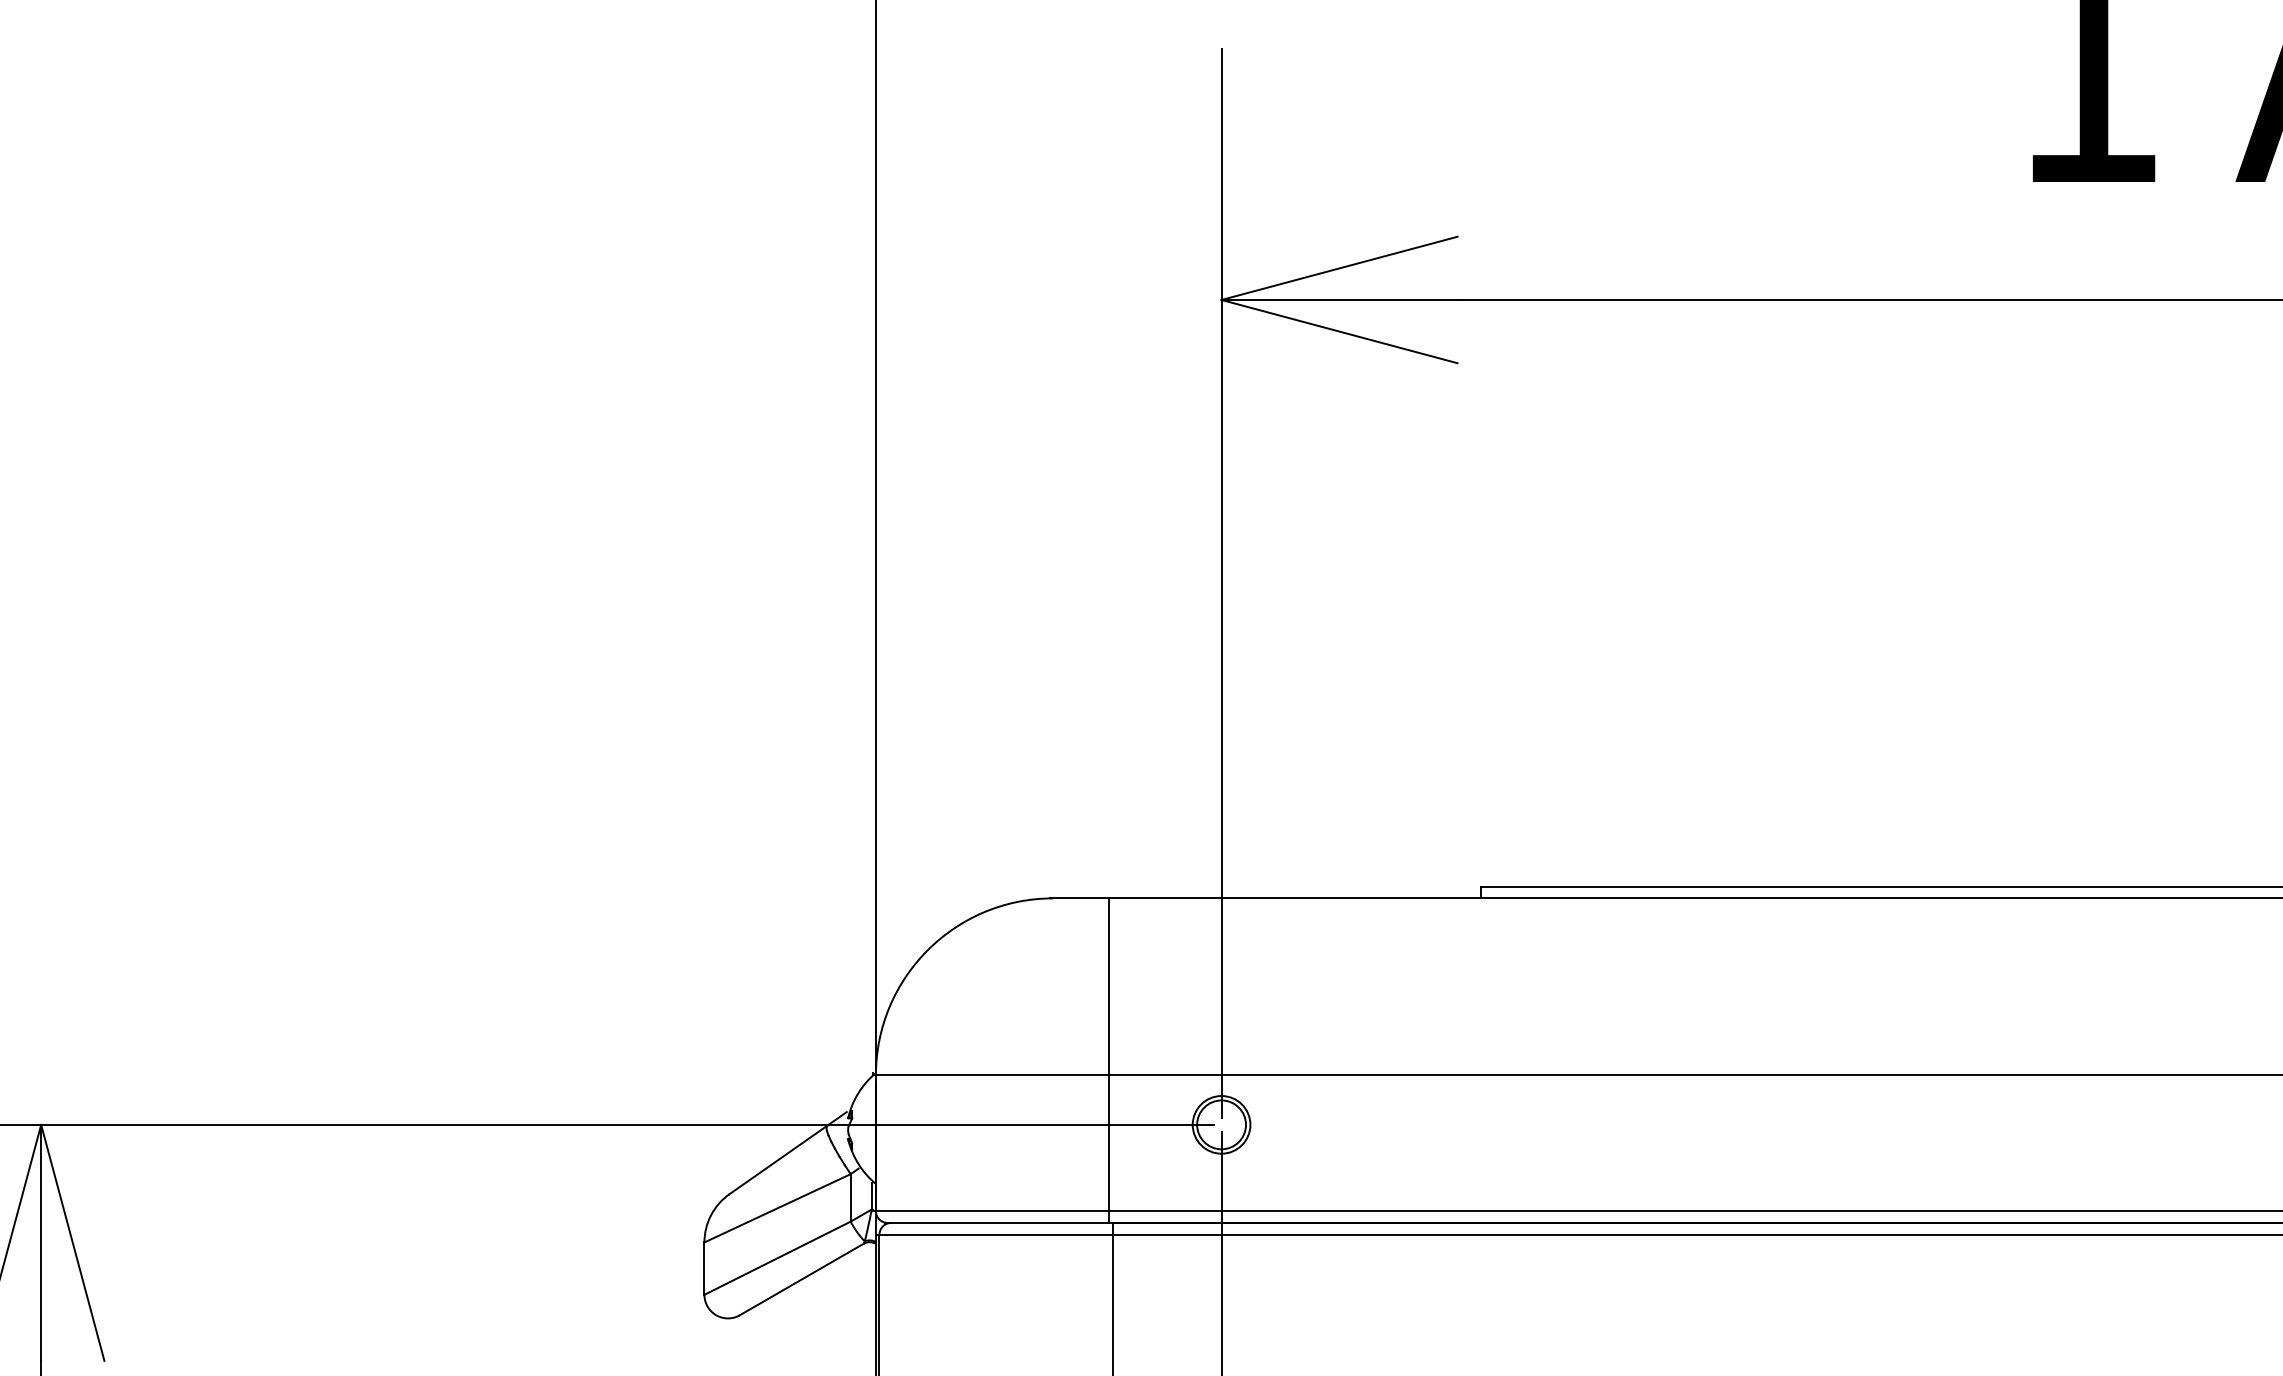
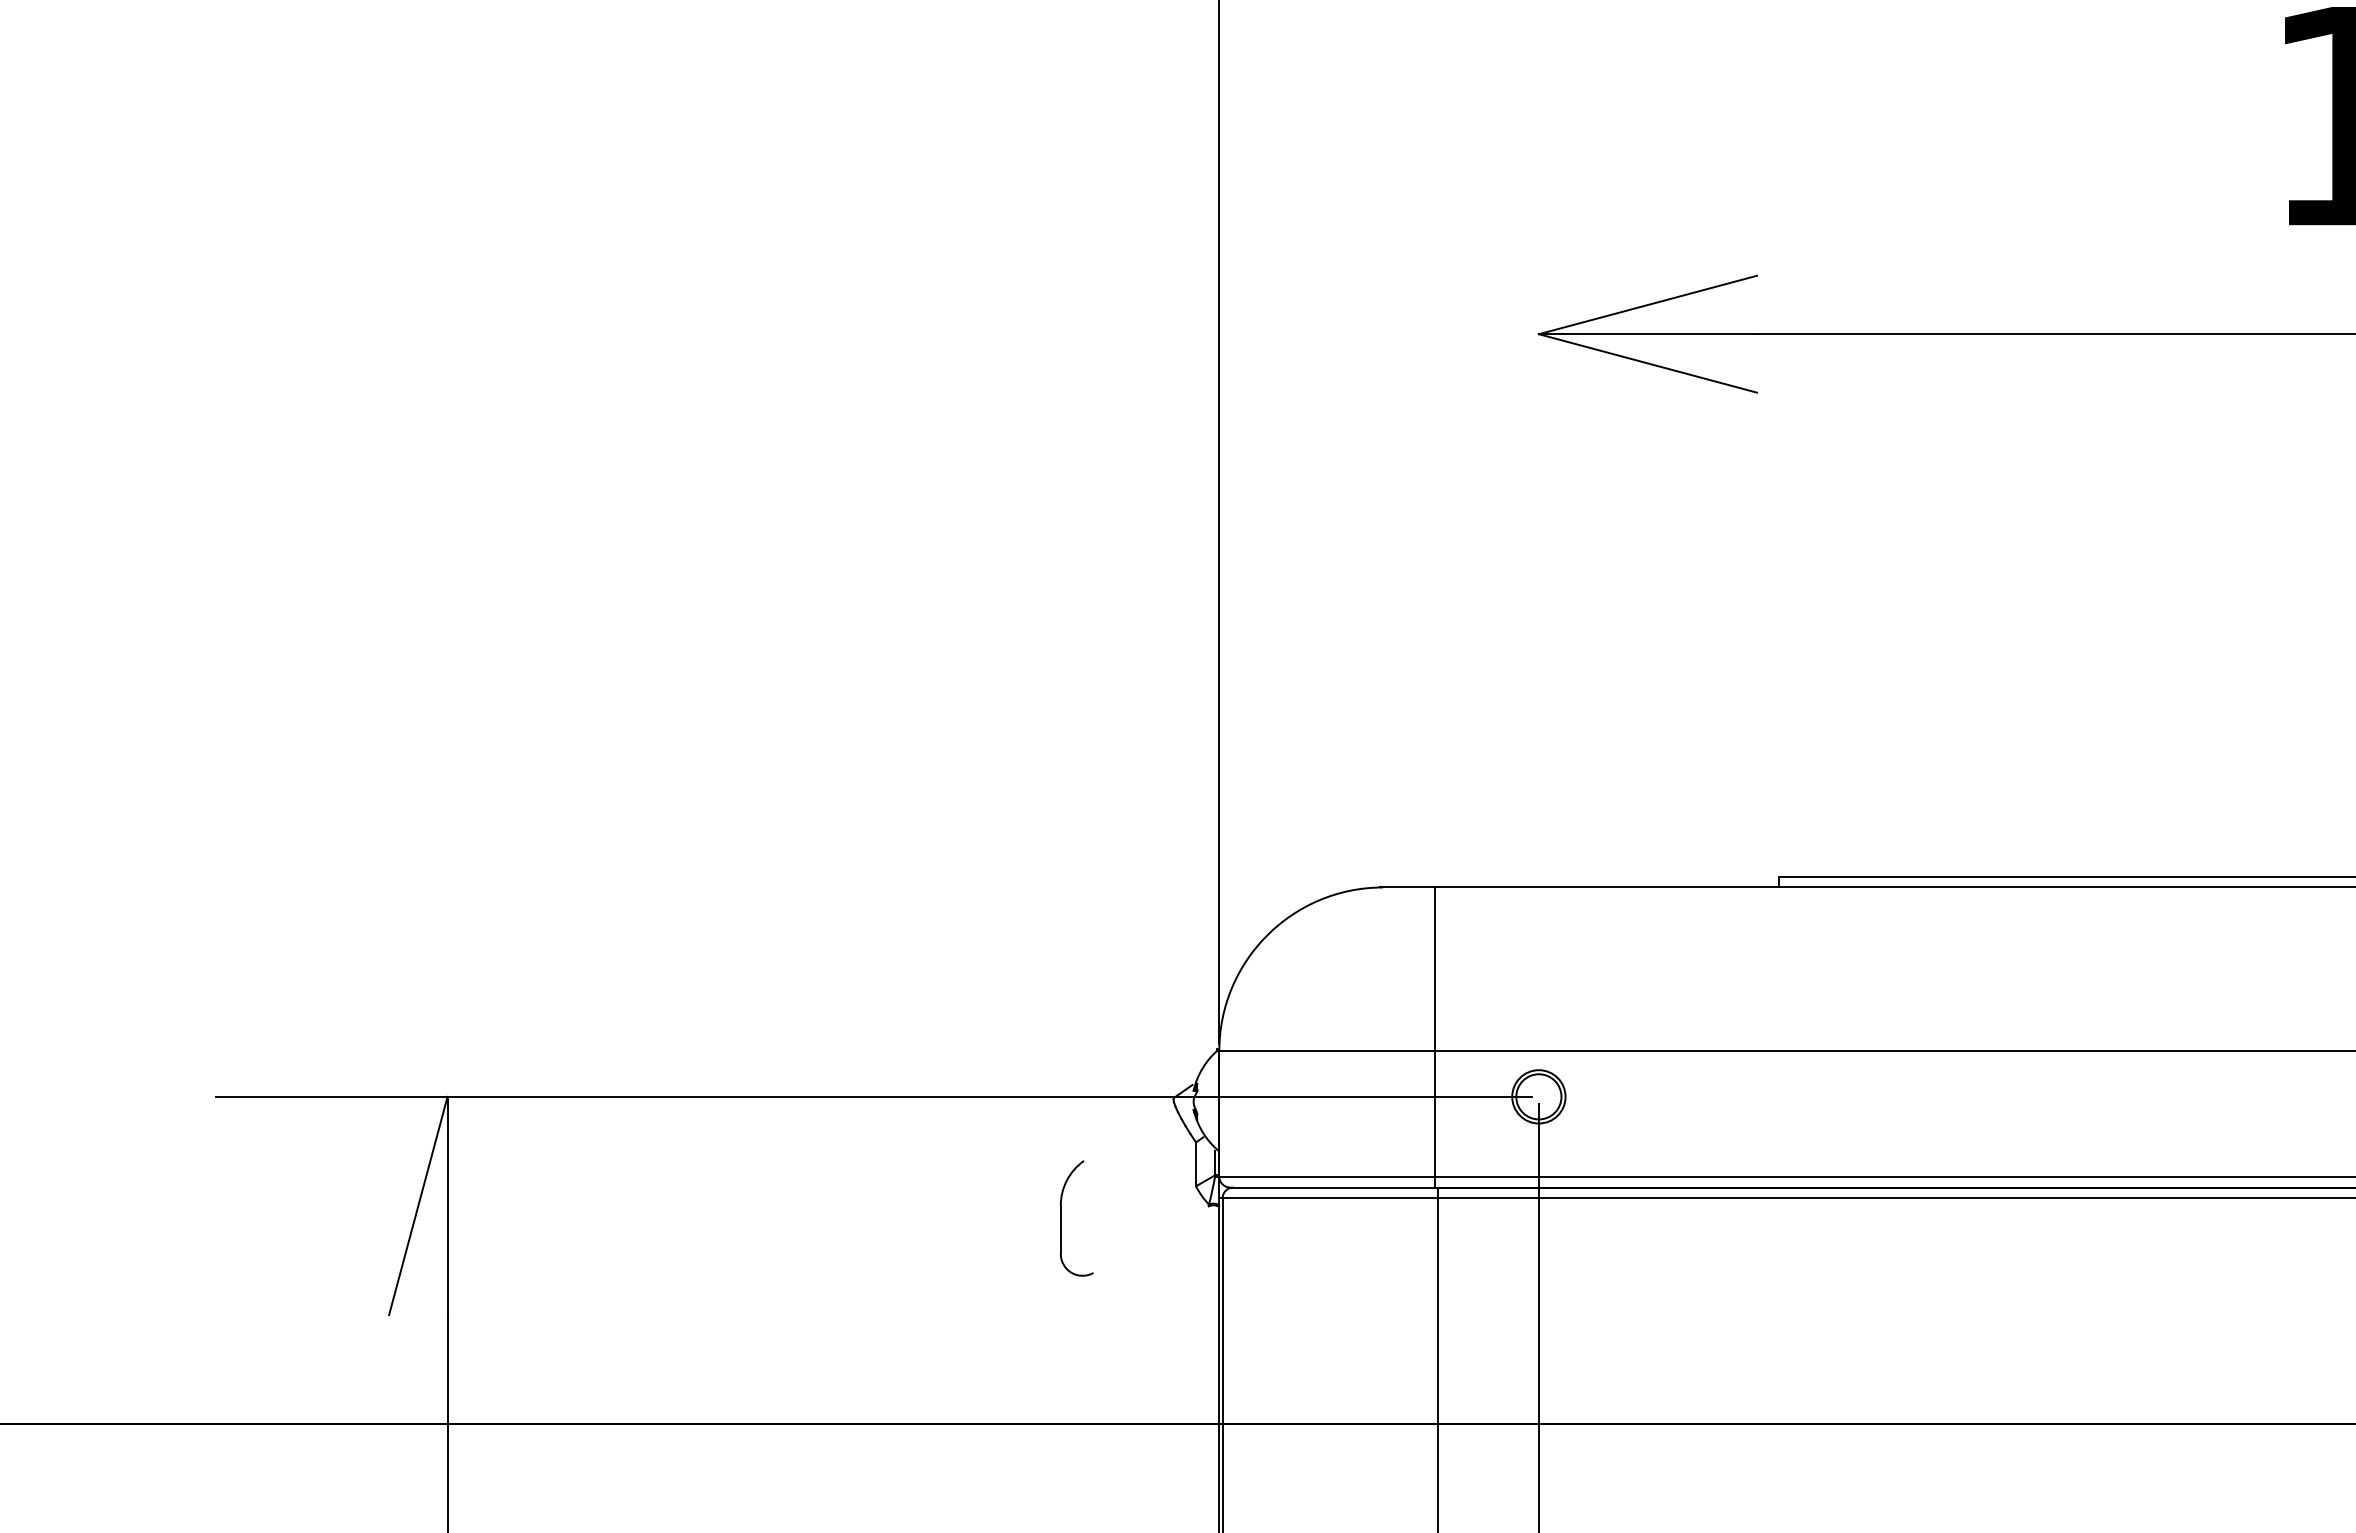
line: (1221, 583) -> (1538, 596), removed
line: (778, 1159) -> (1129, 1128), removed
line: (777, 1207) -> (1128, 1173), removed
line: (72, 1242) -> (476, 1205), removed
line: (777, 1258) -> (1128, 1220), removed
line: (801, 1279) -> (1150, 1239), removed

